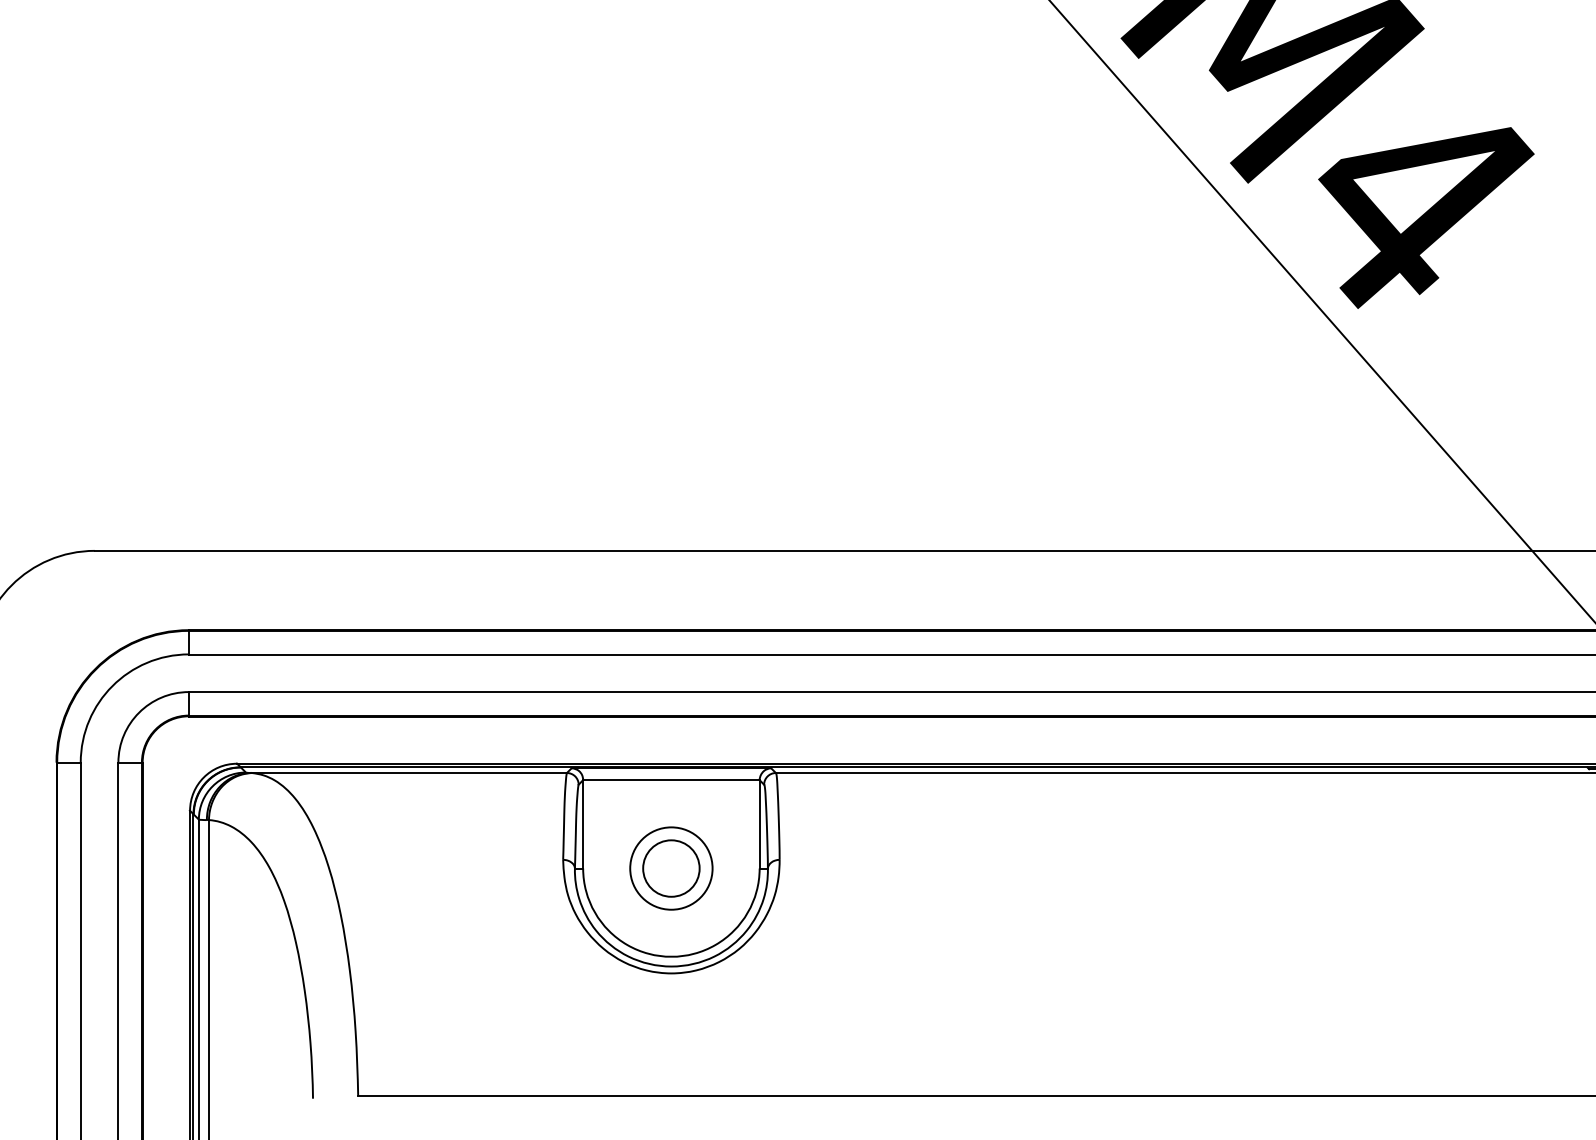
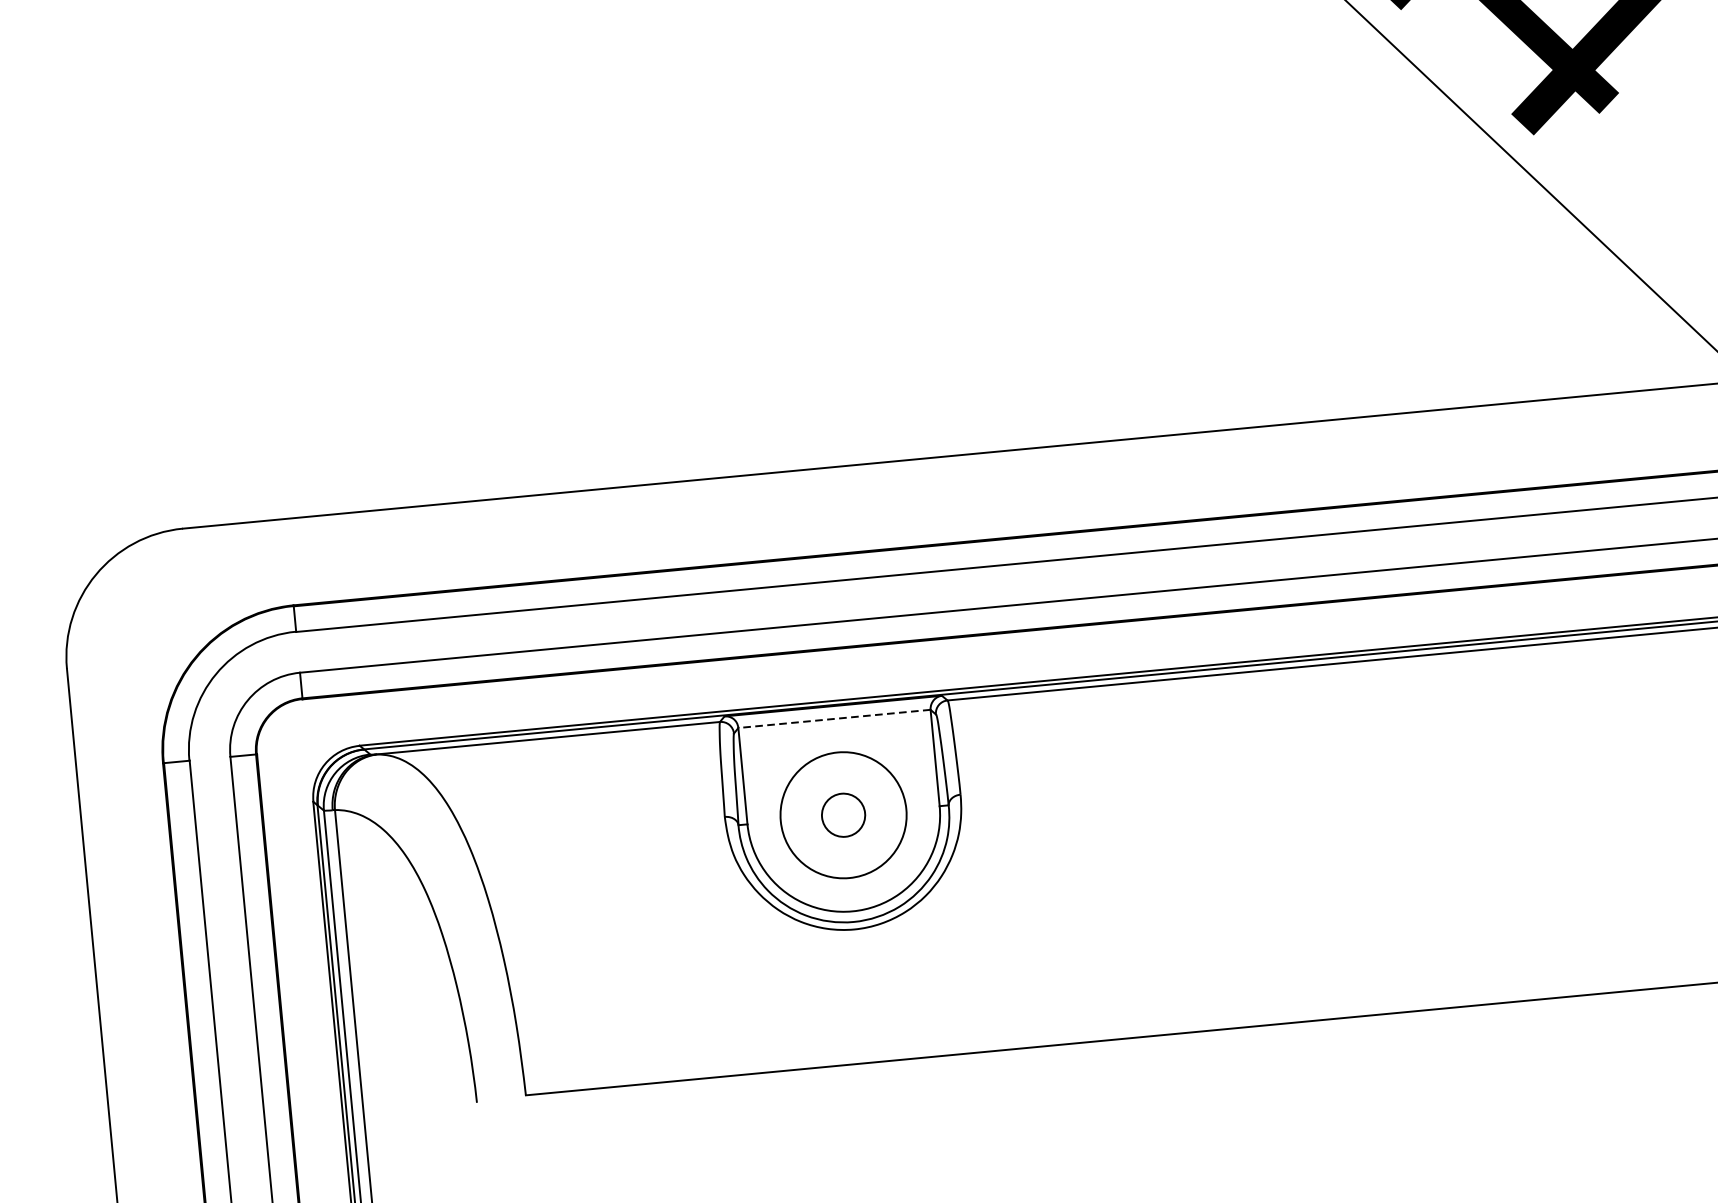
line: (670, 780) -> (833, 719), solid -> dashed
circle: (671, 868) -> (843, 815), size x0.7
circle: (671, 868) -> (843, 815), size x1.4

